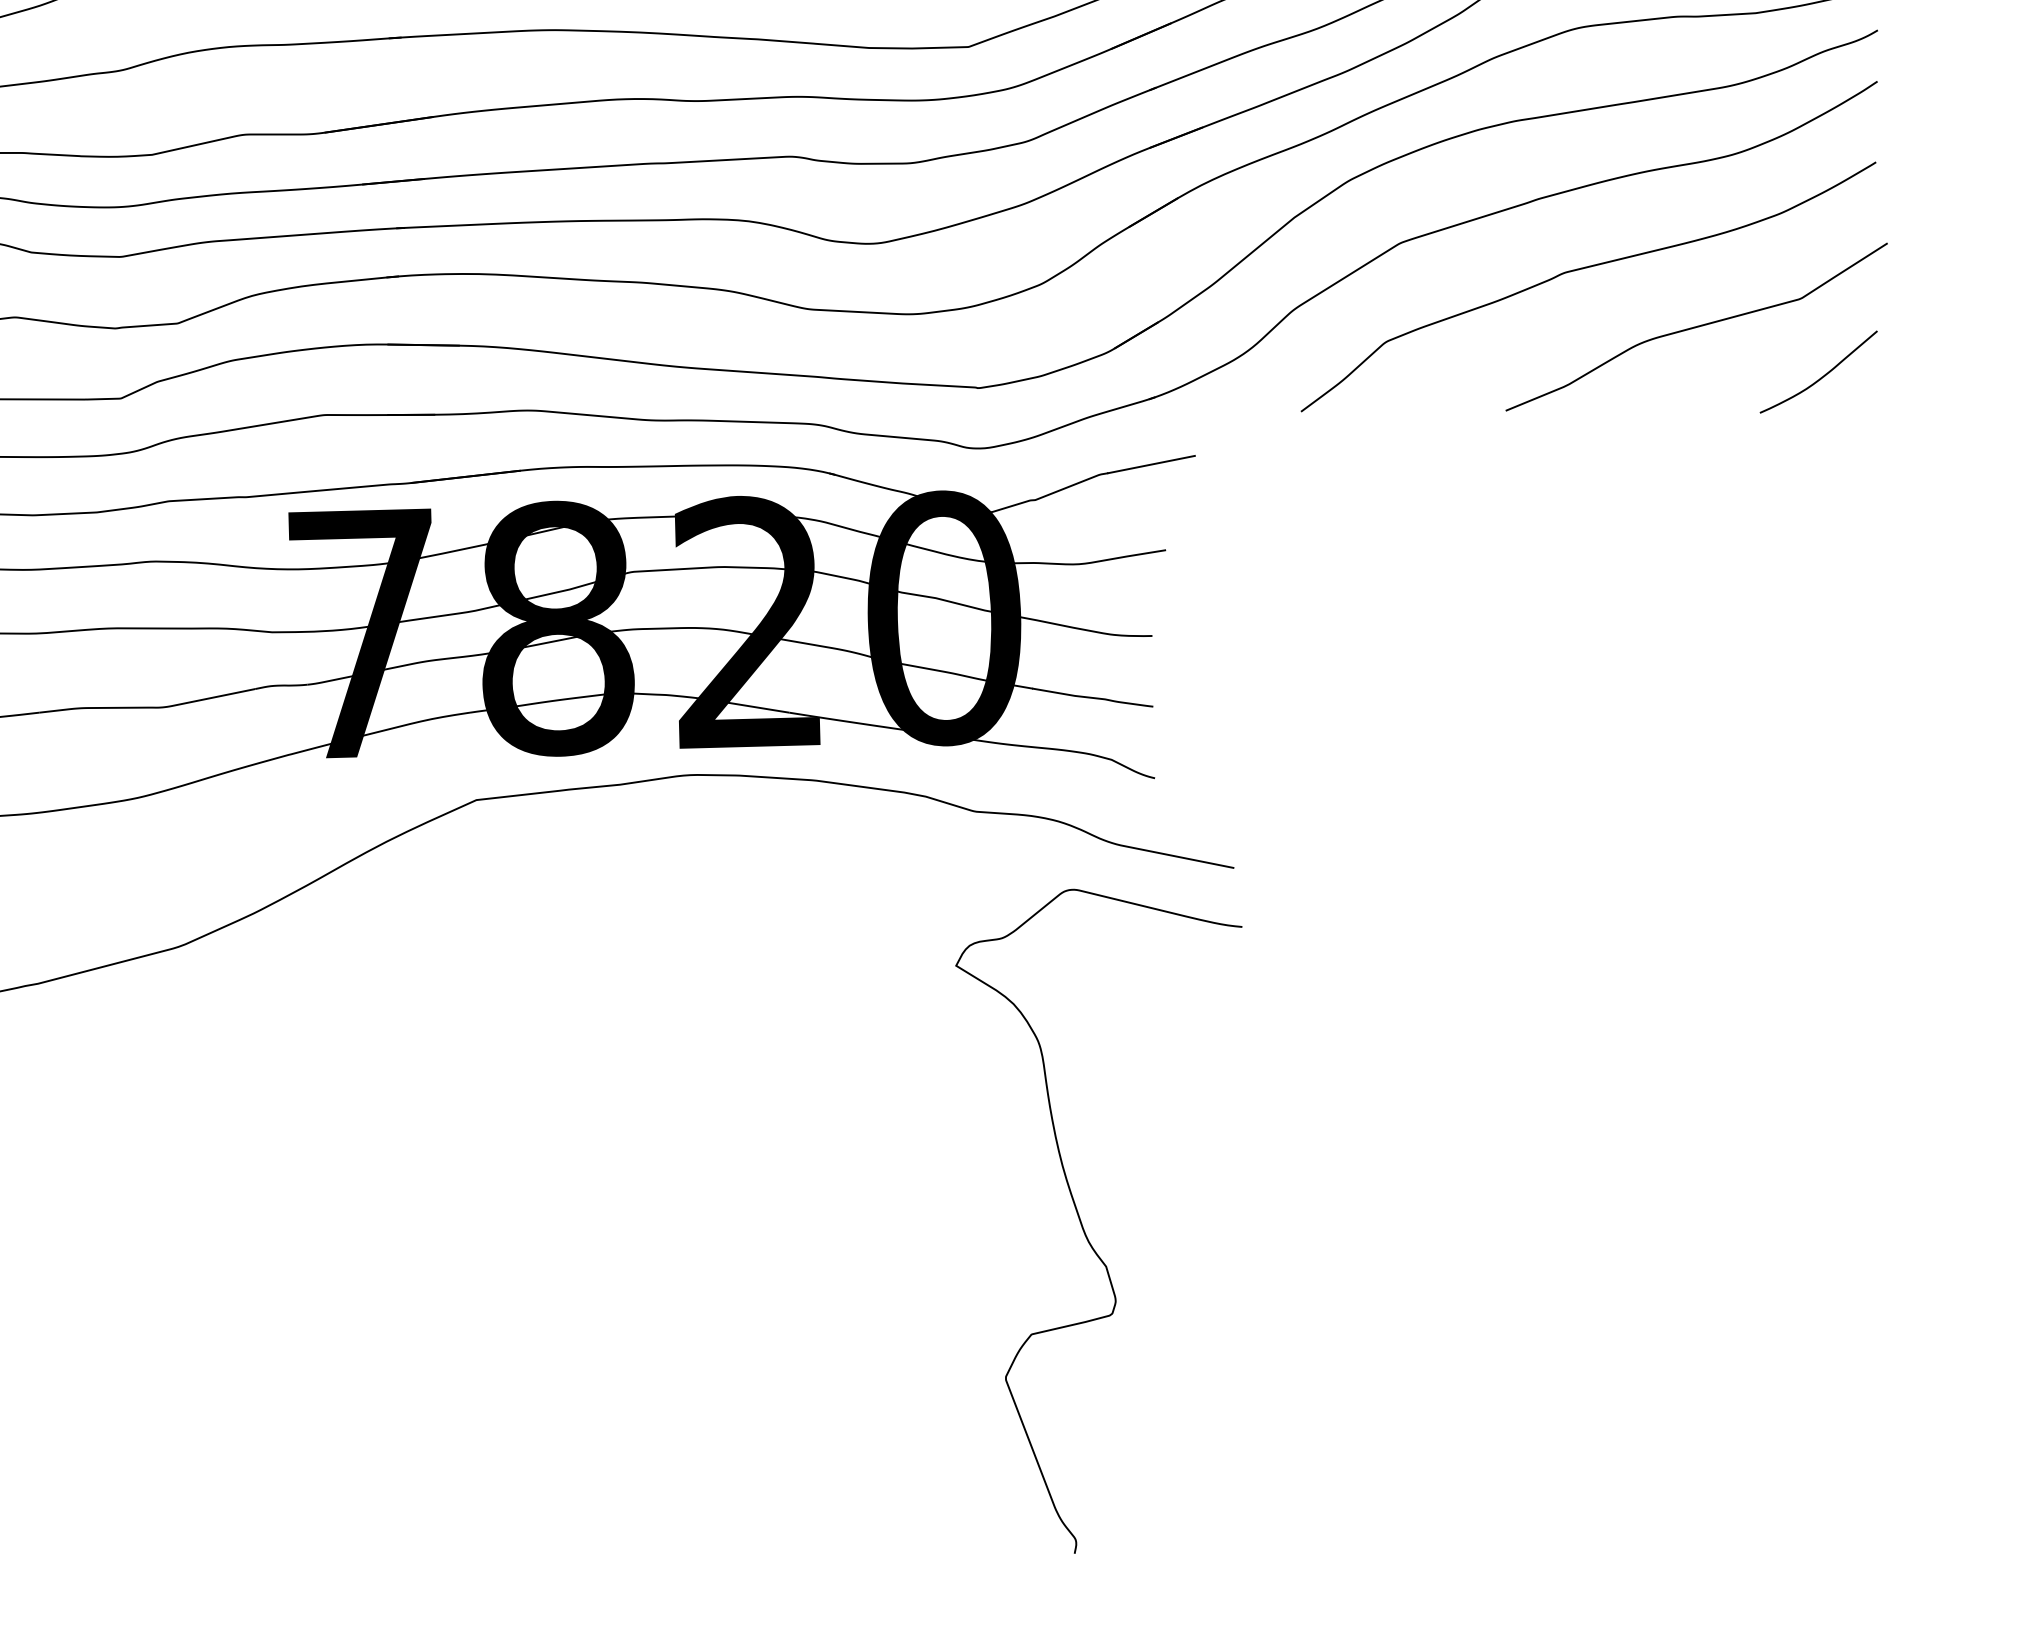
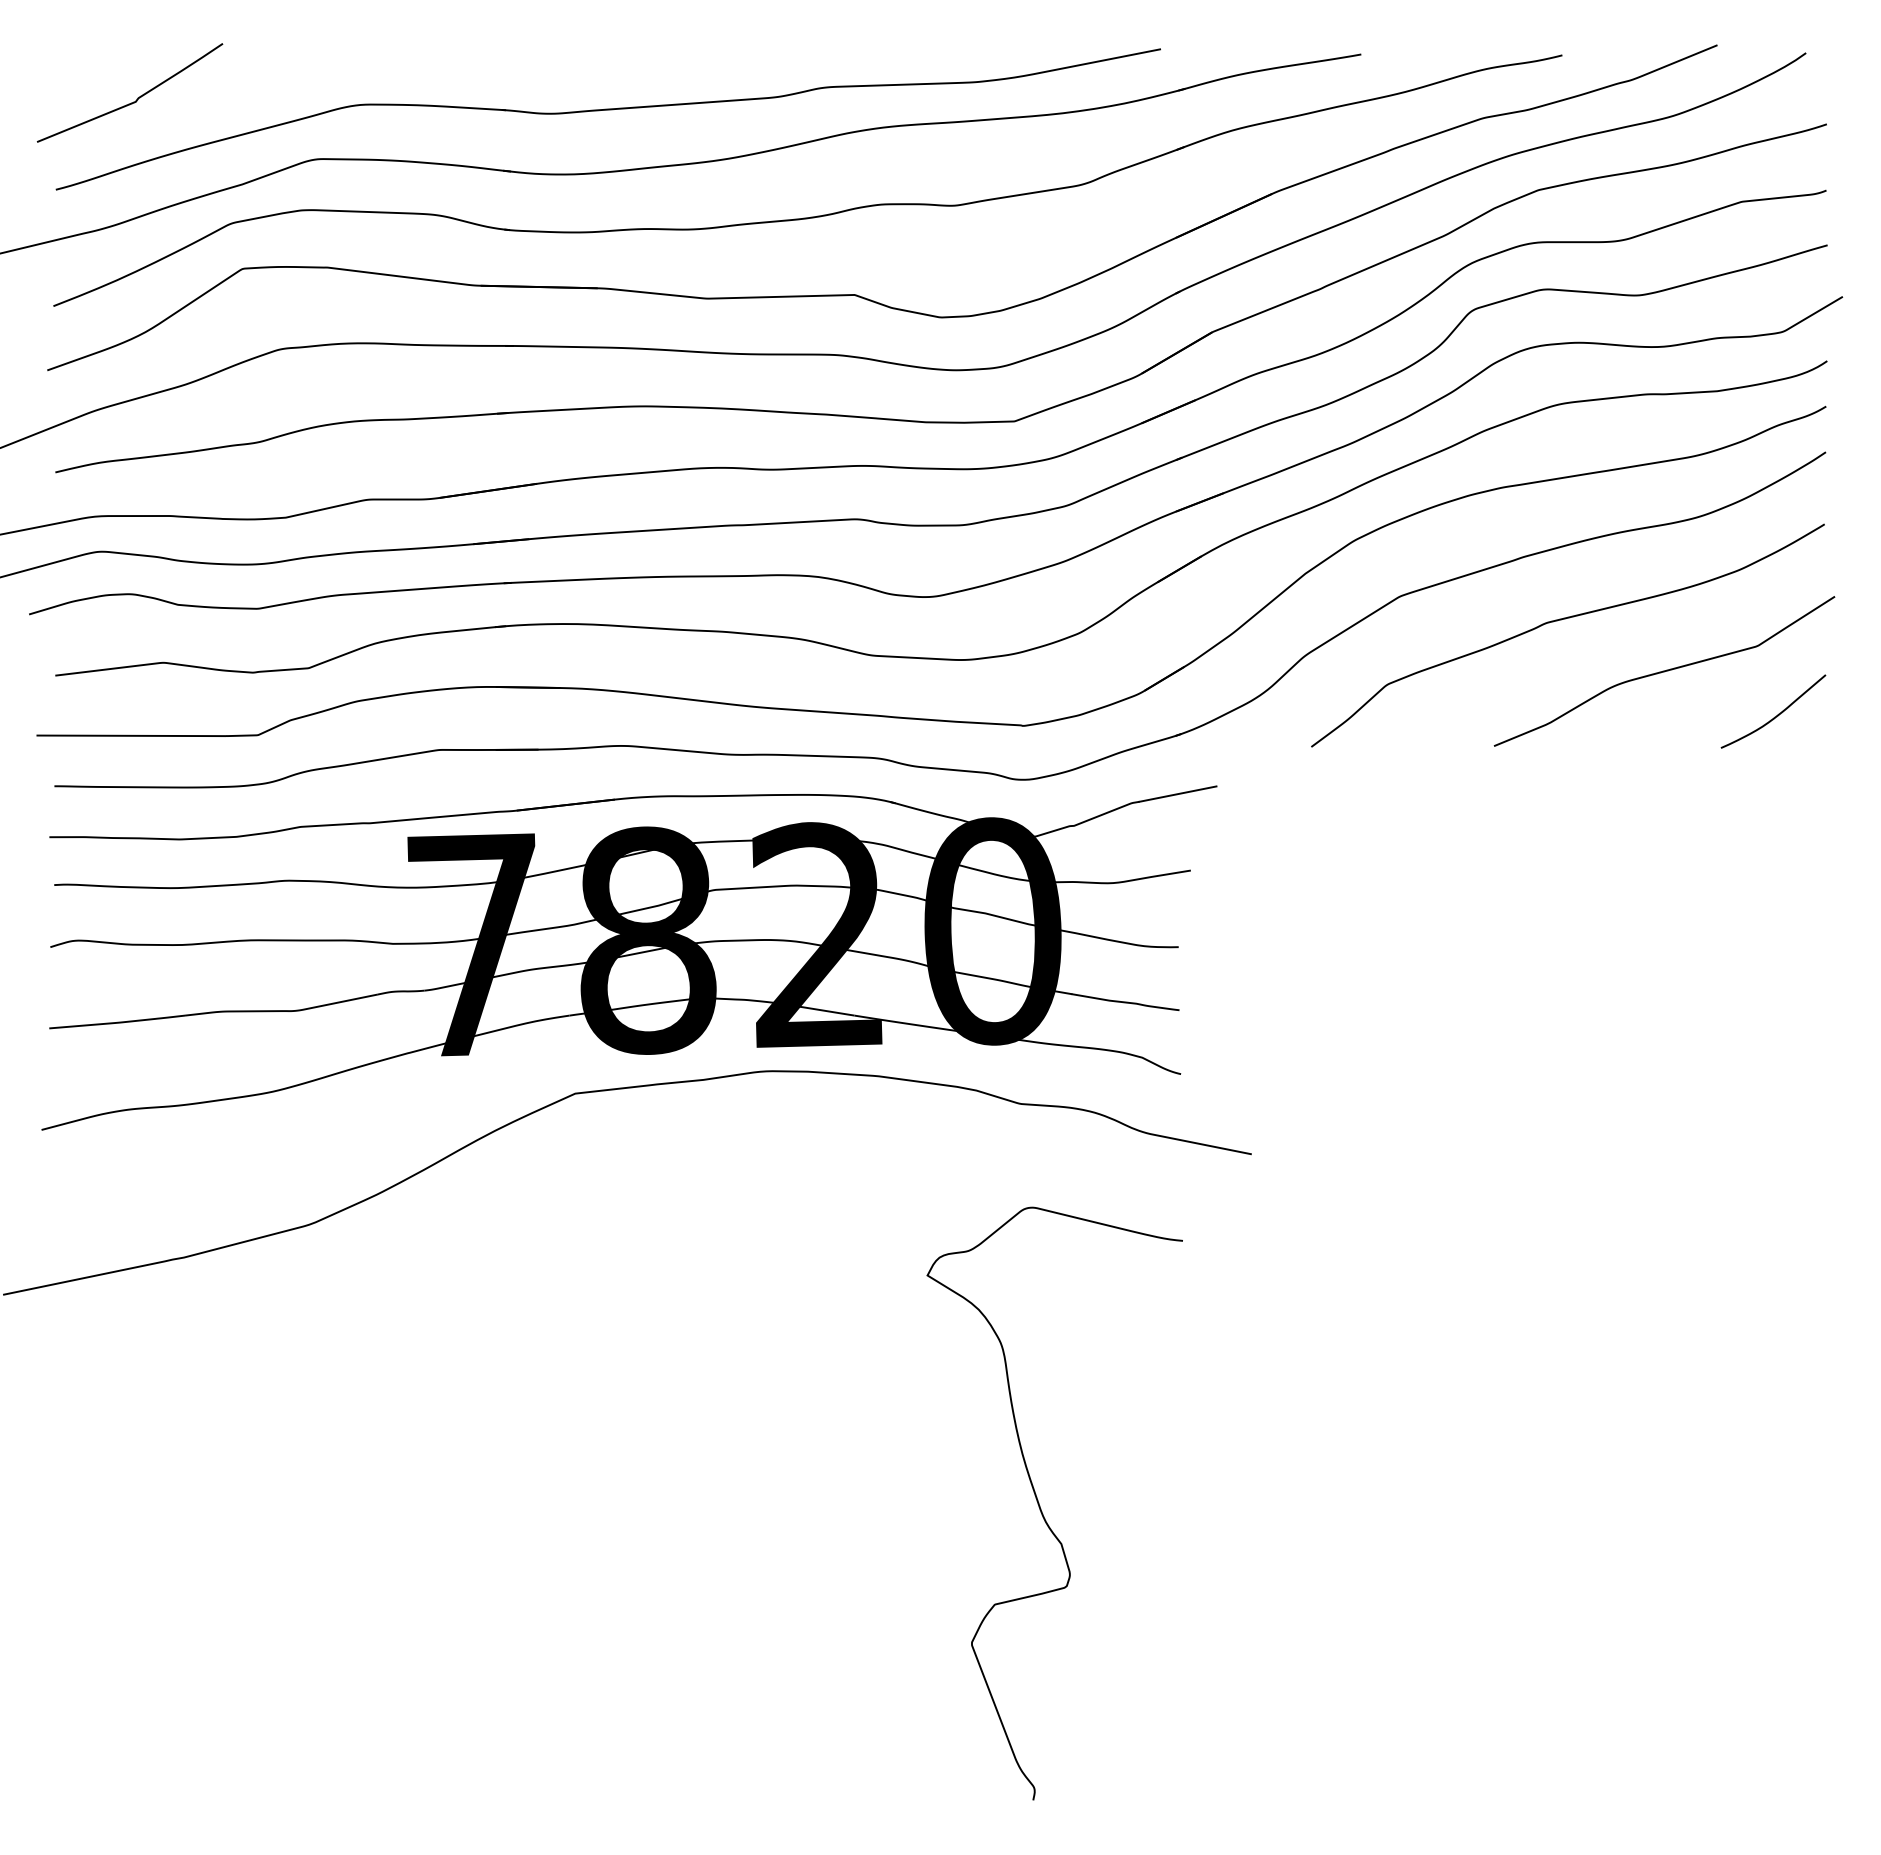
curve: (1083, 1226) -> (1041, 1508), moved

